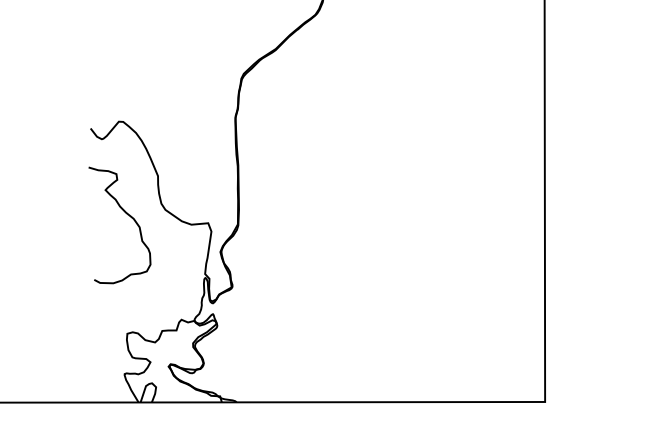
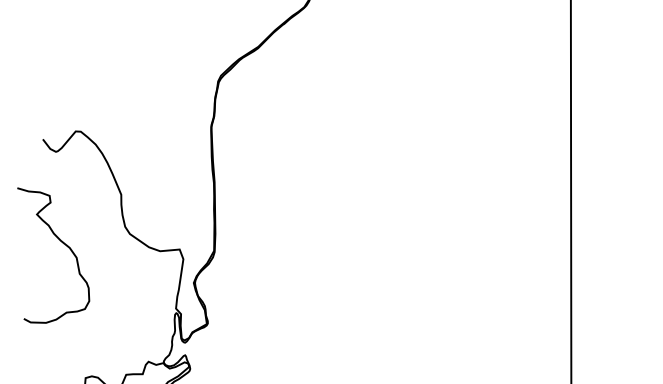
curve: (127, 215) -> (62, 244), moved

